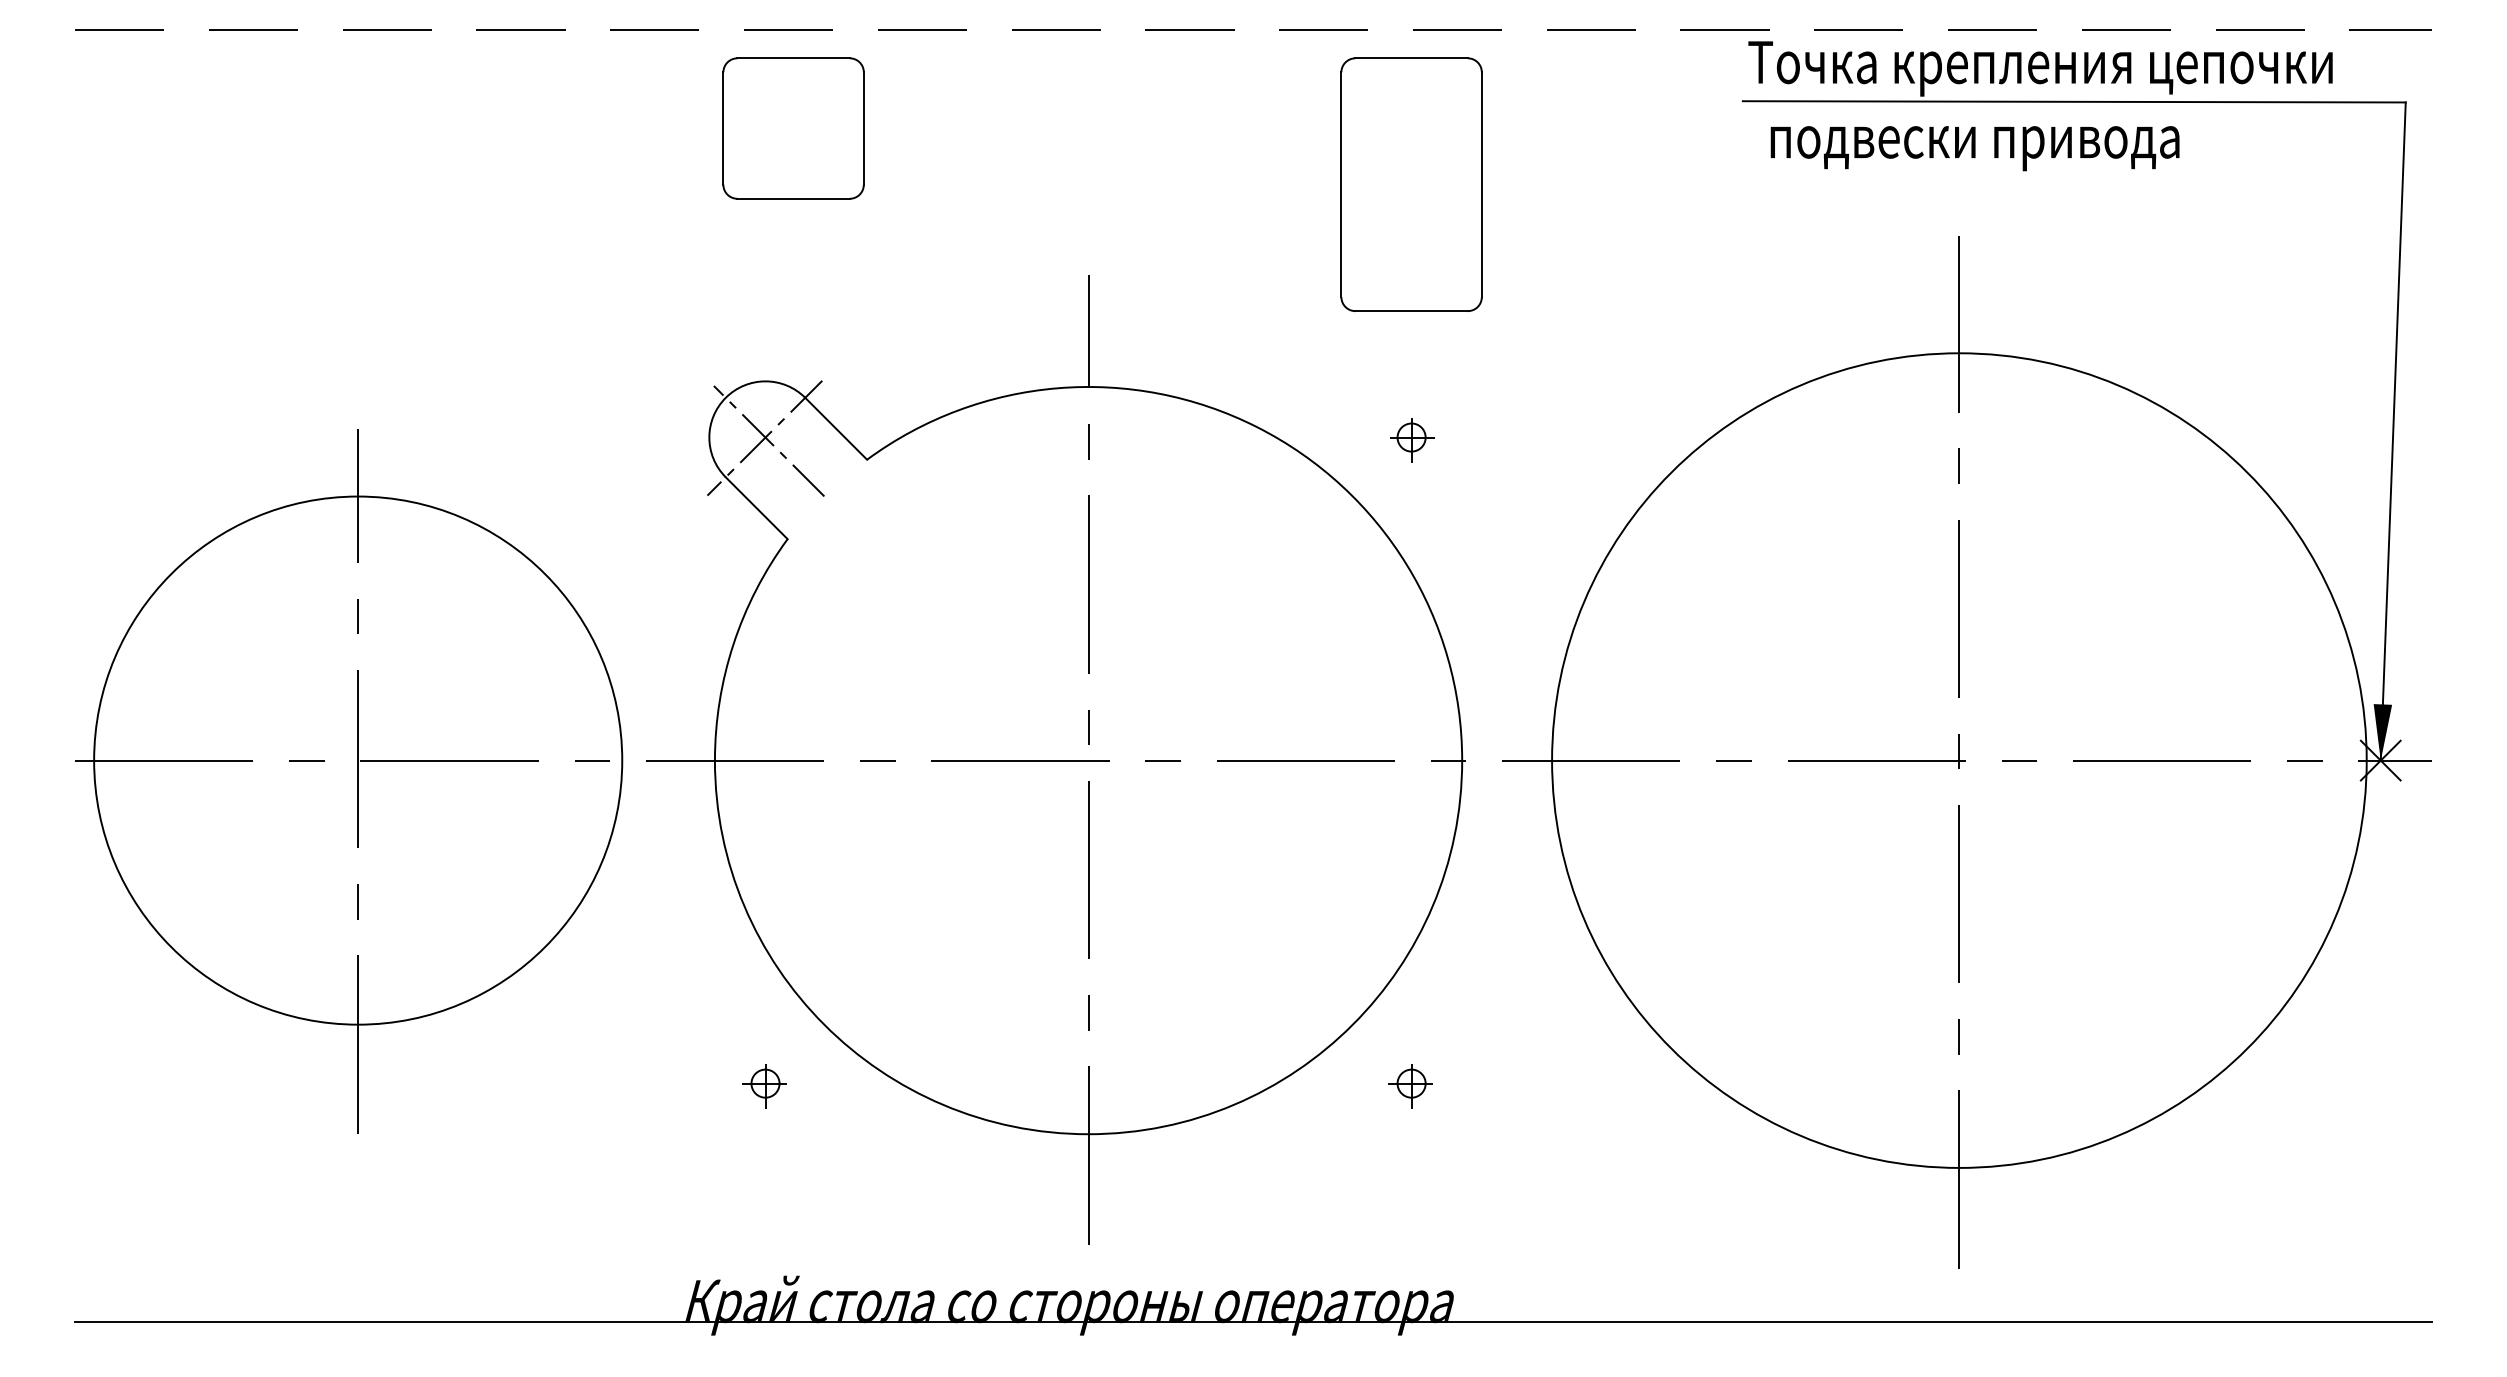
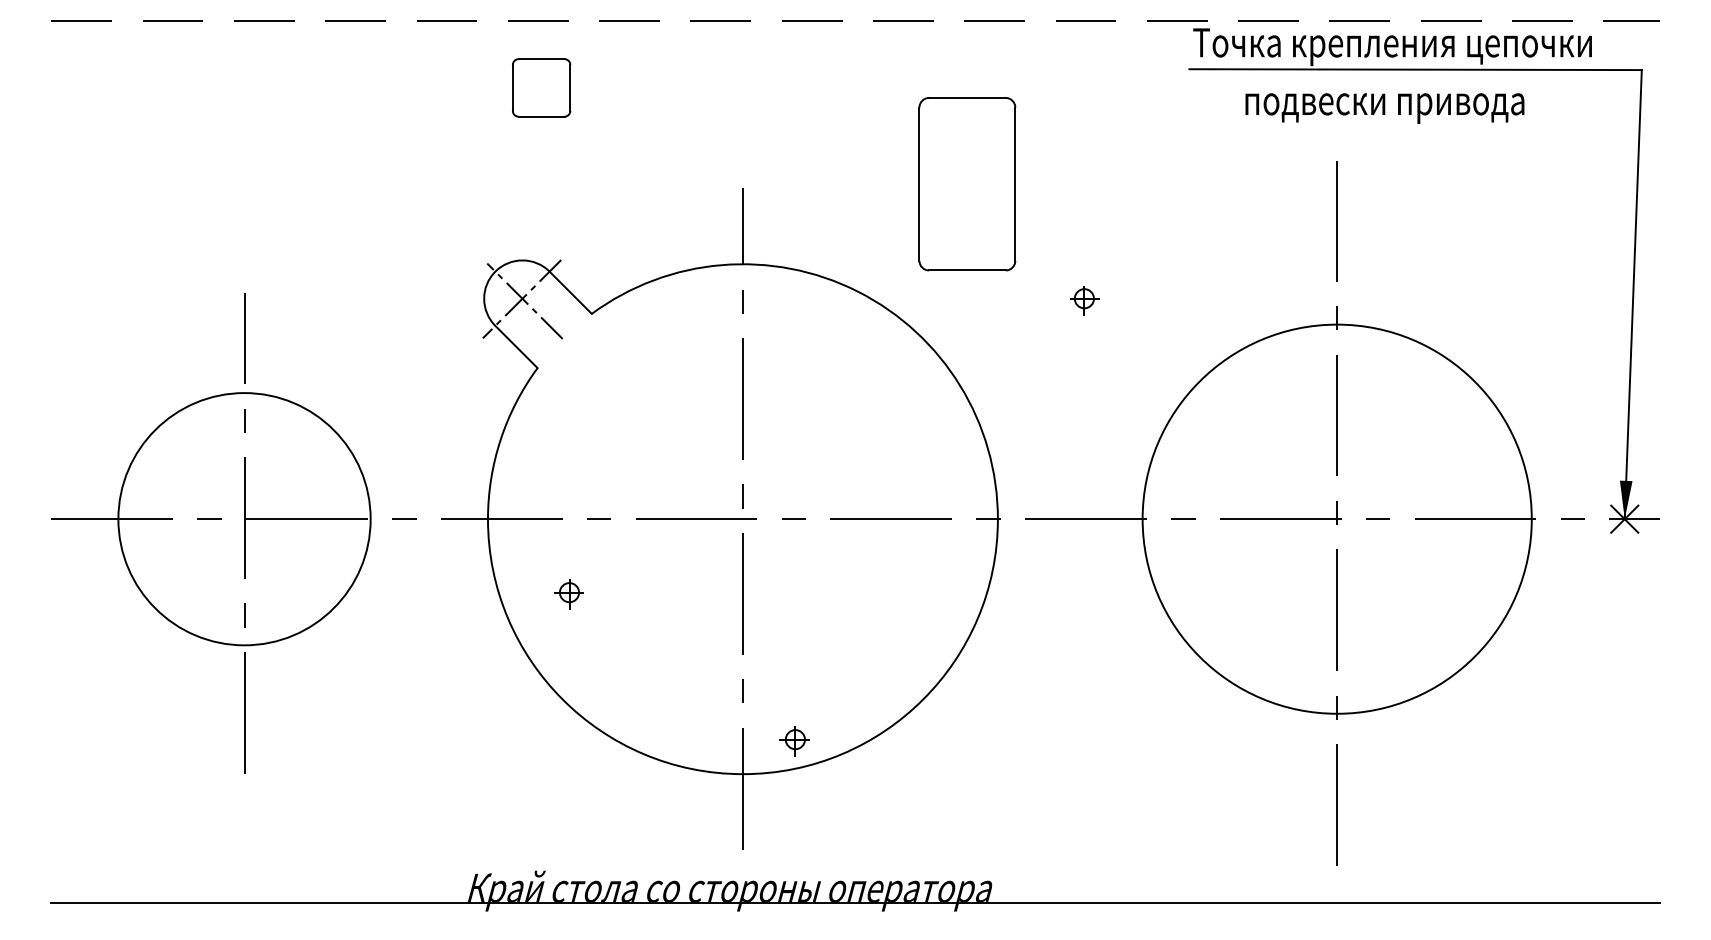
part: (793, 127) -> (541, 87), size x0.6
text: (1974, 148) -> (1384, 108), moved
part: (1411, 185) -> (967, 184), moved
part: (1411, 440) -> (1084, 300), moved
circle: (358, 761) -> (244, 519), size x0.7
circle: (1959, 761) -> (1337, 519), size x0.7
part: (764, 1086) -> (568, 594), moved
part: (1410, 1086) -> (794, 741), moved

